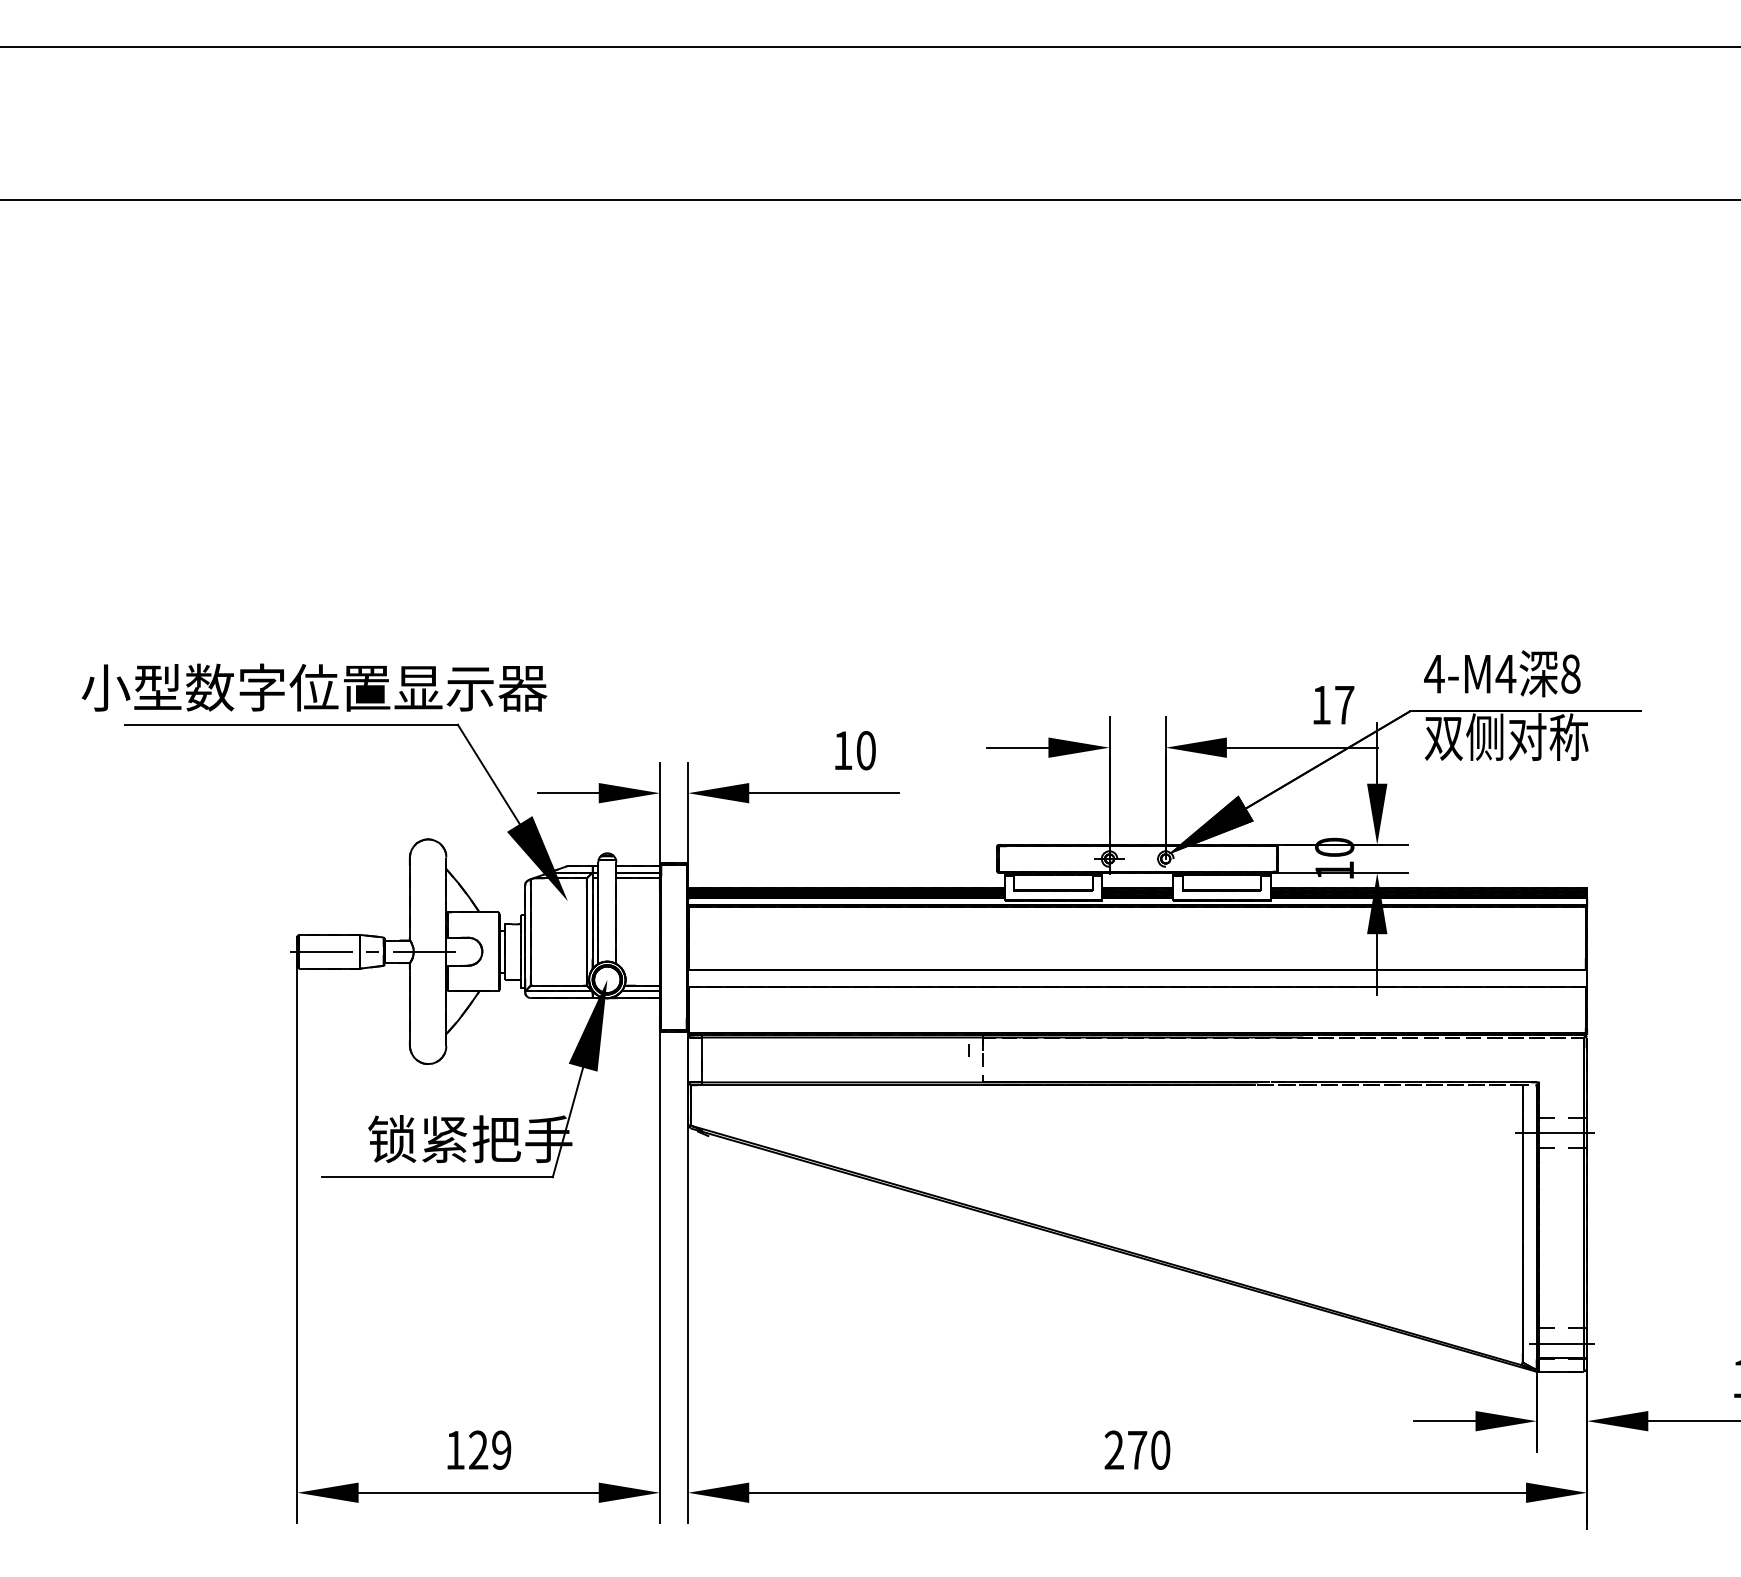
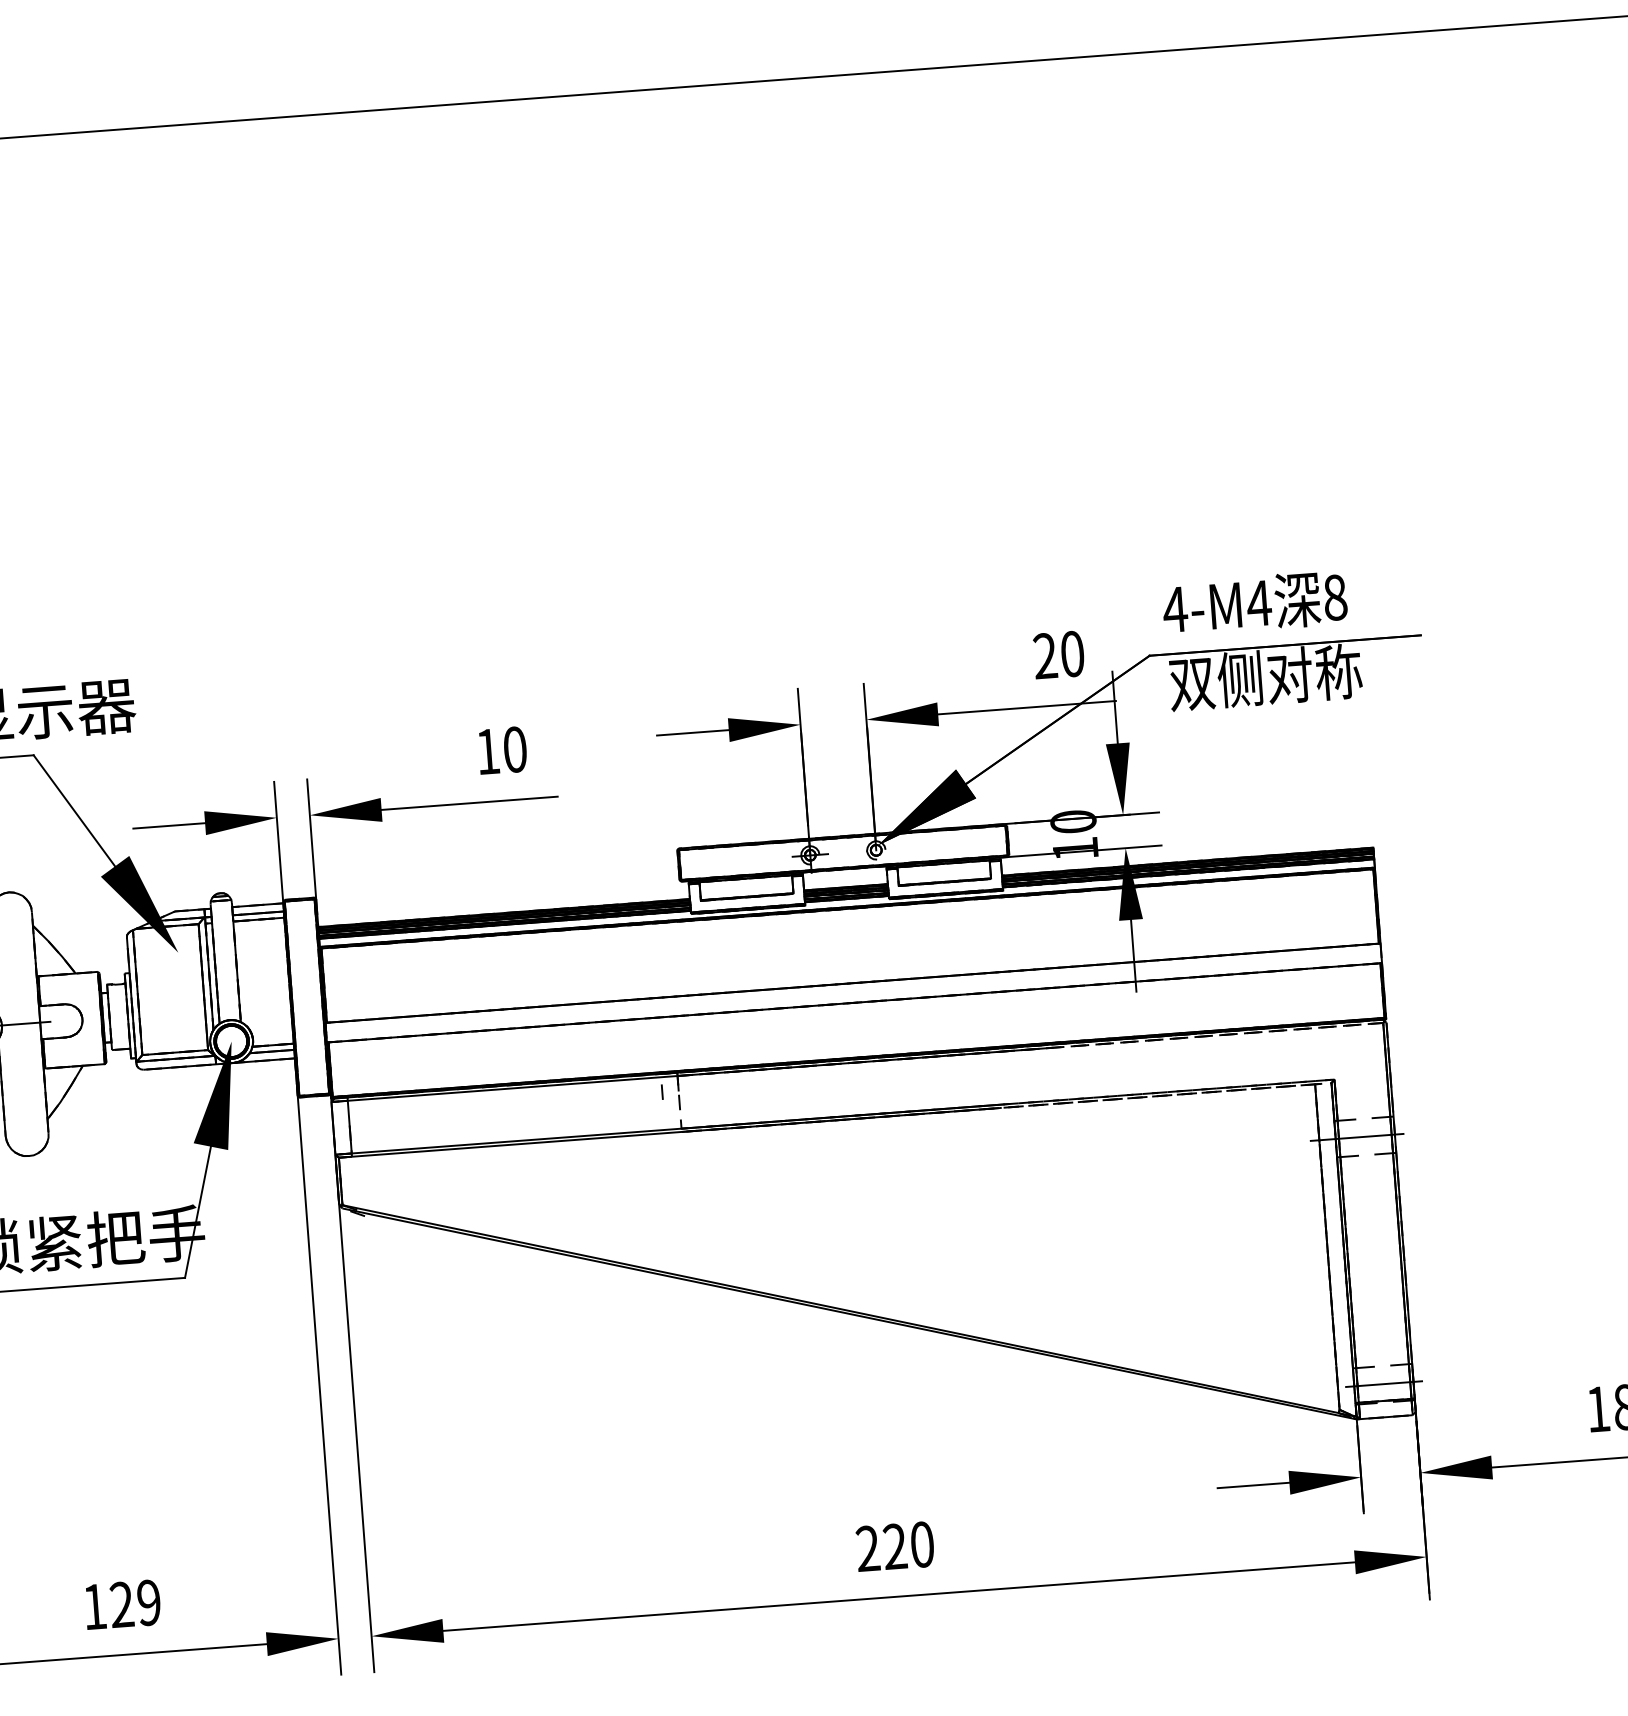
text: (1332, 704) -> (1058, 654), 17 -> 20
text: (1137, 1449) -> (895, 1545), 270 -> 220

